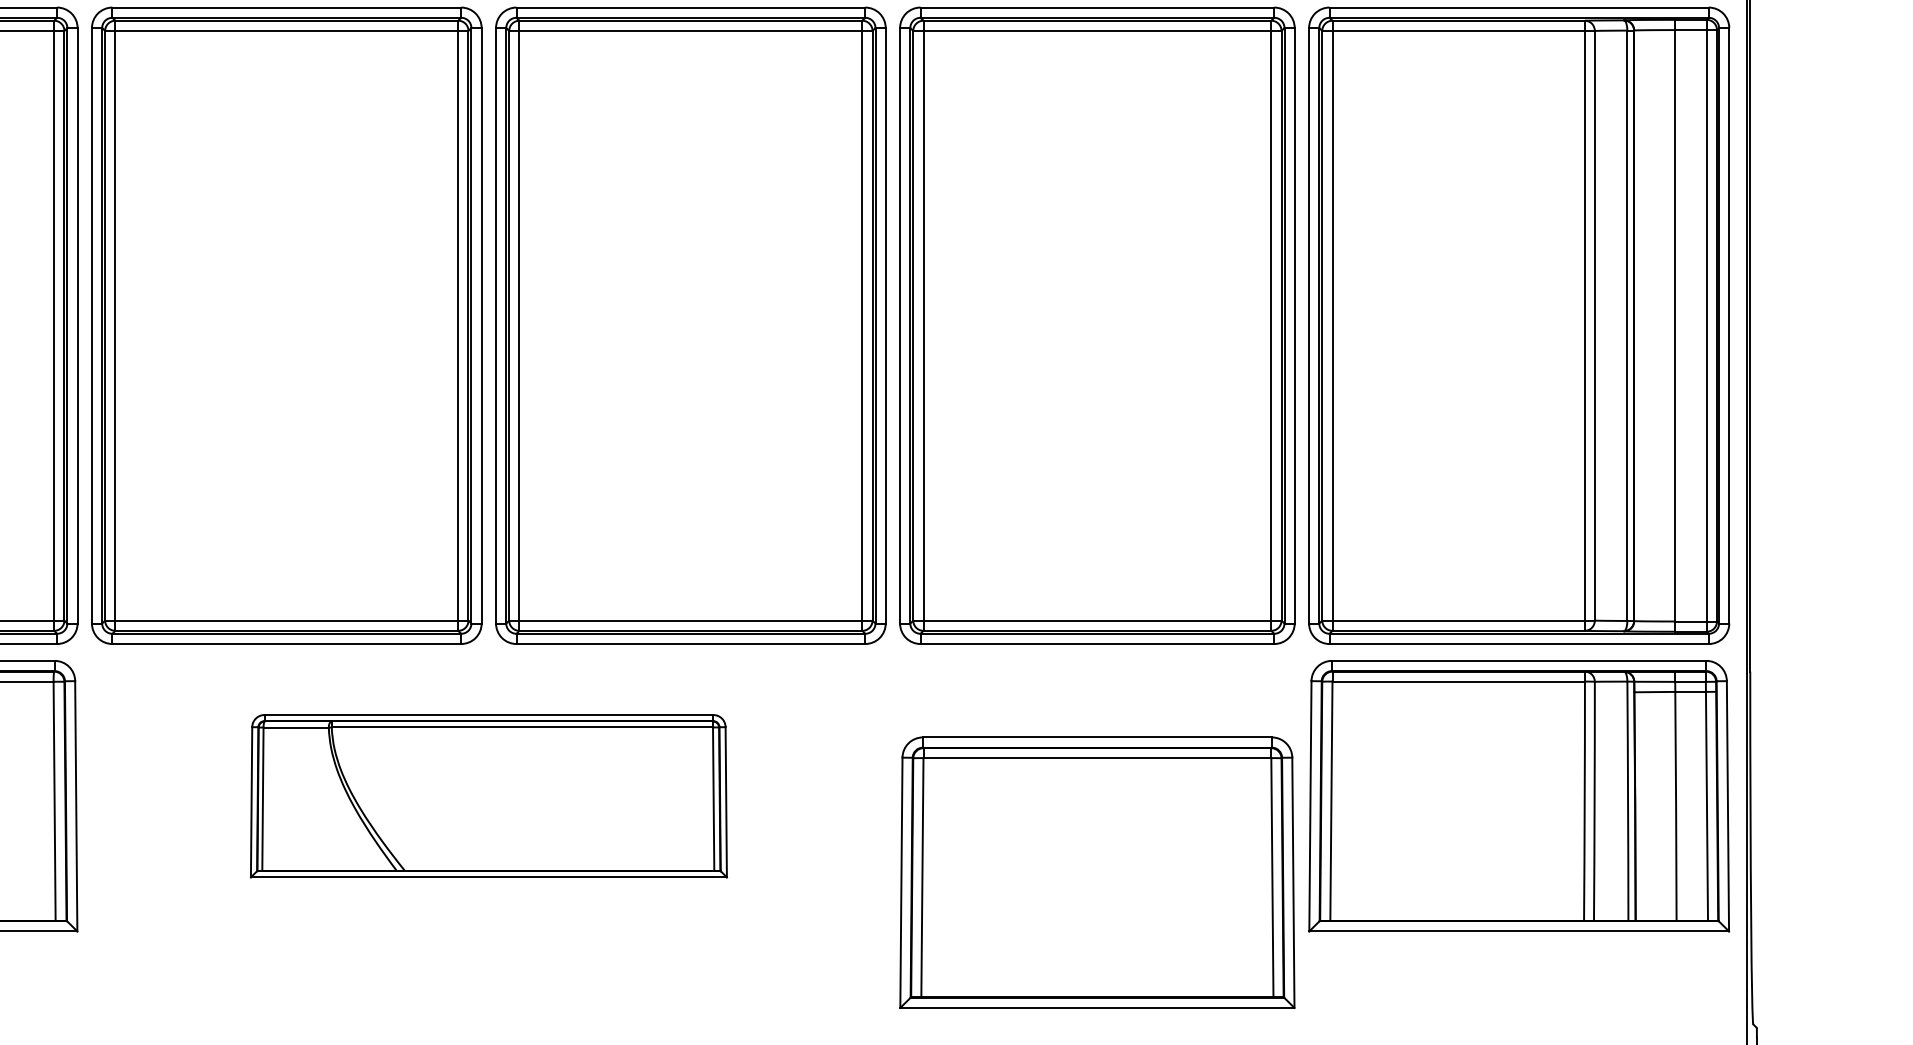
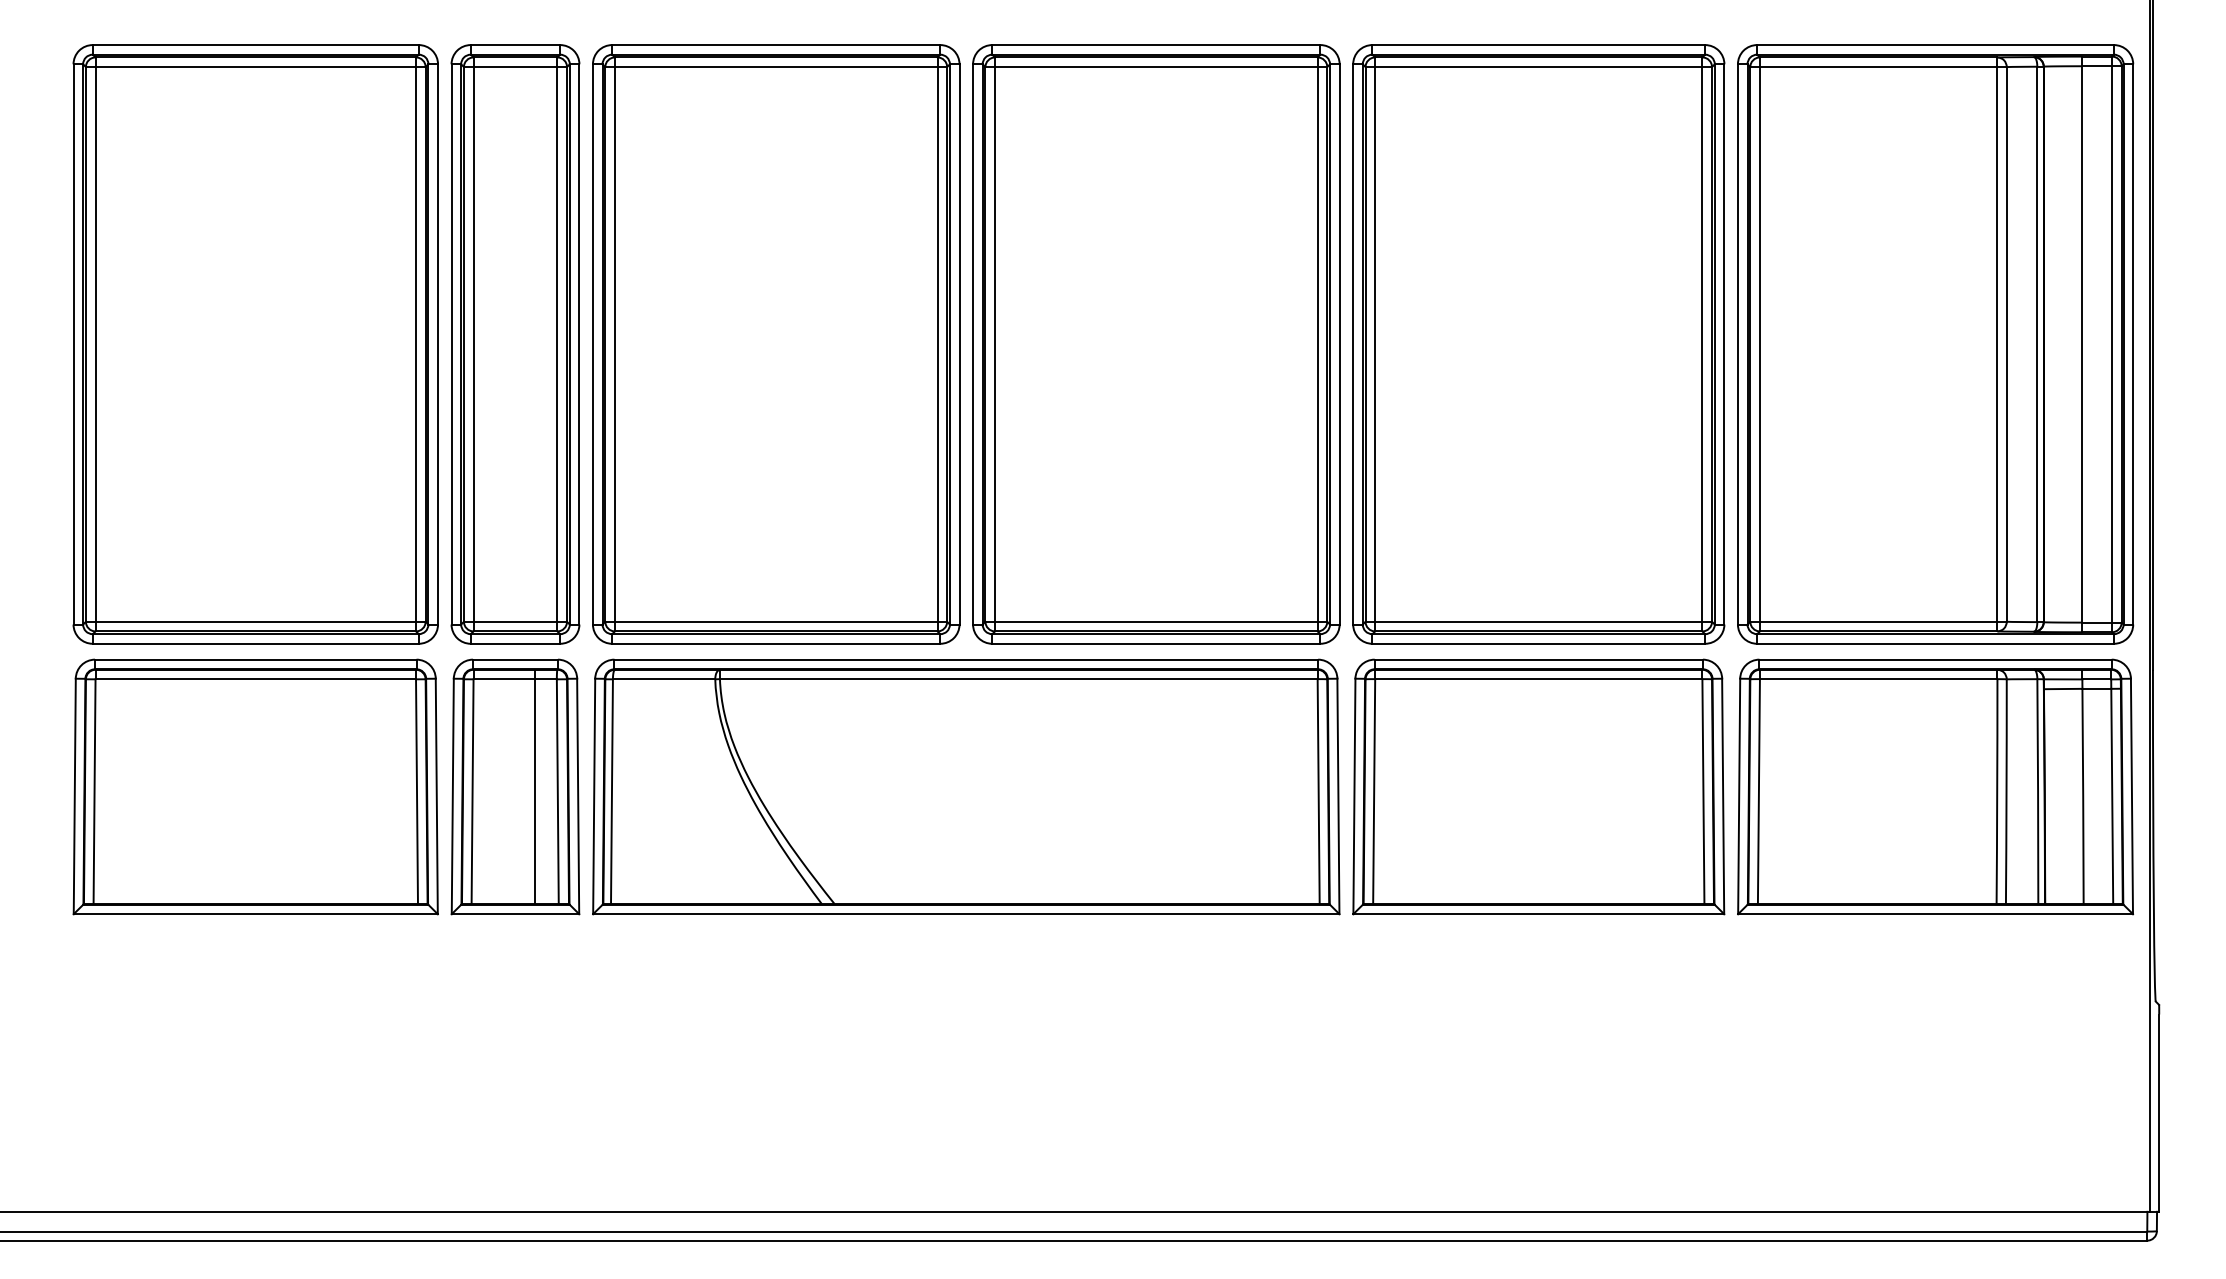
line: (30, 795) -> (535, 786), added
part: (489, 795) -> (966, 786), size x1.67
part: (1097, 872) -> (1538, 786), moved

